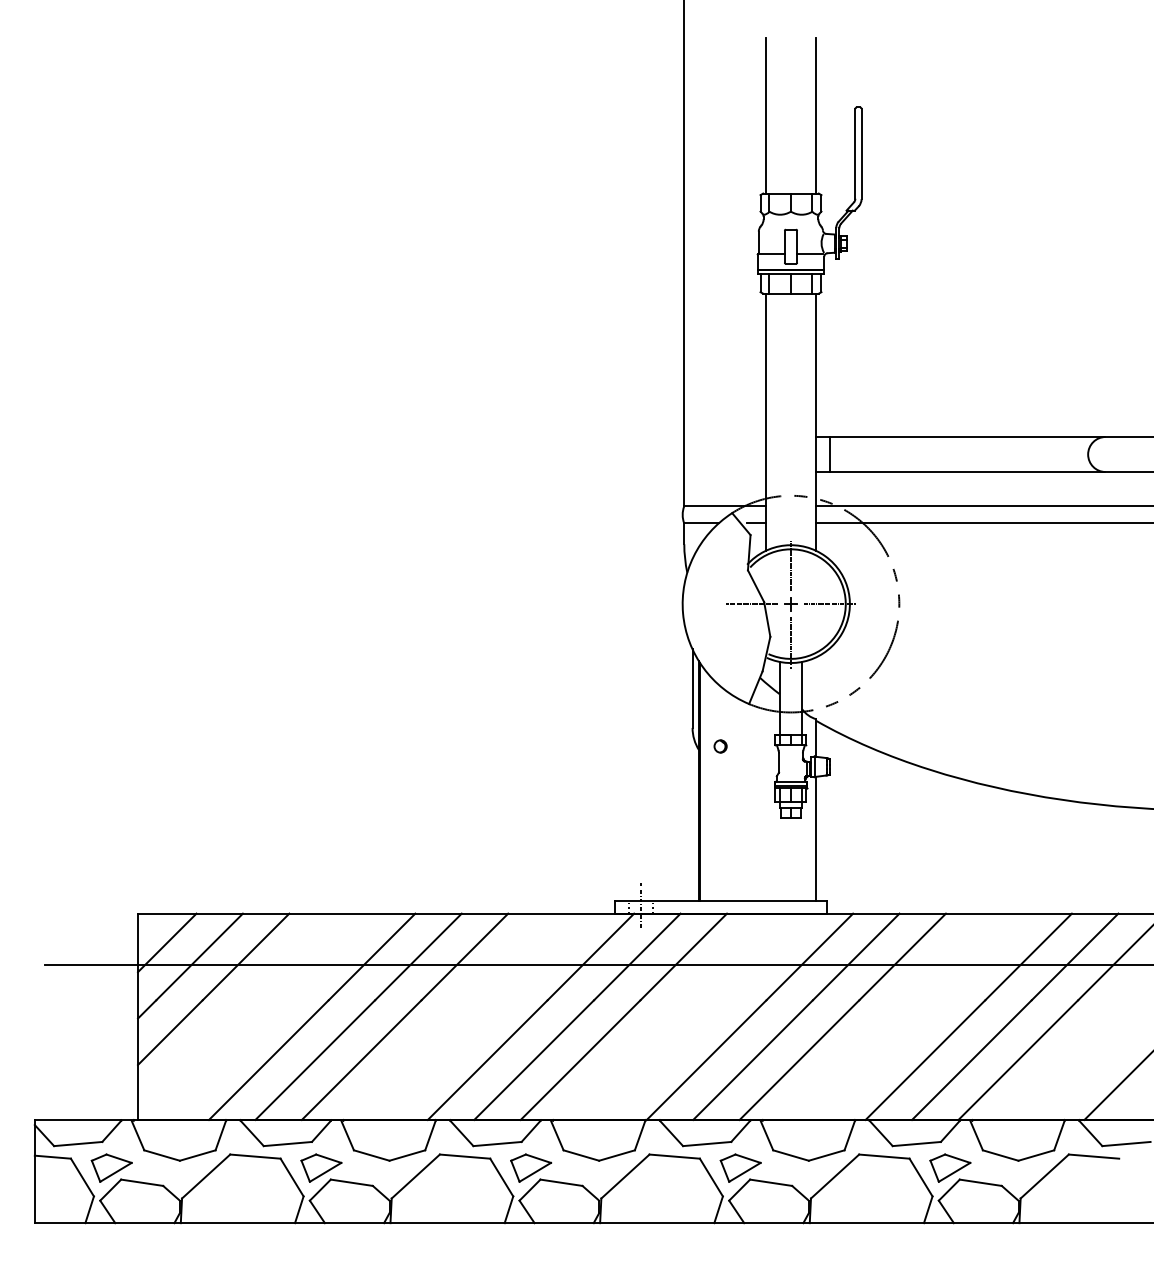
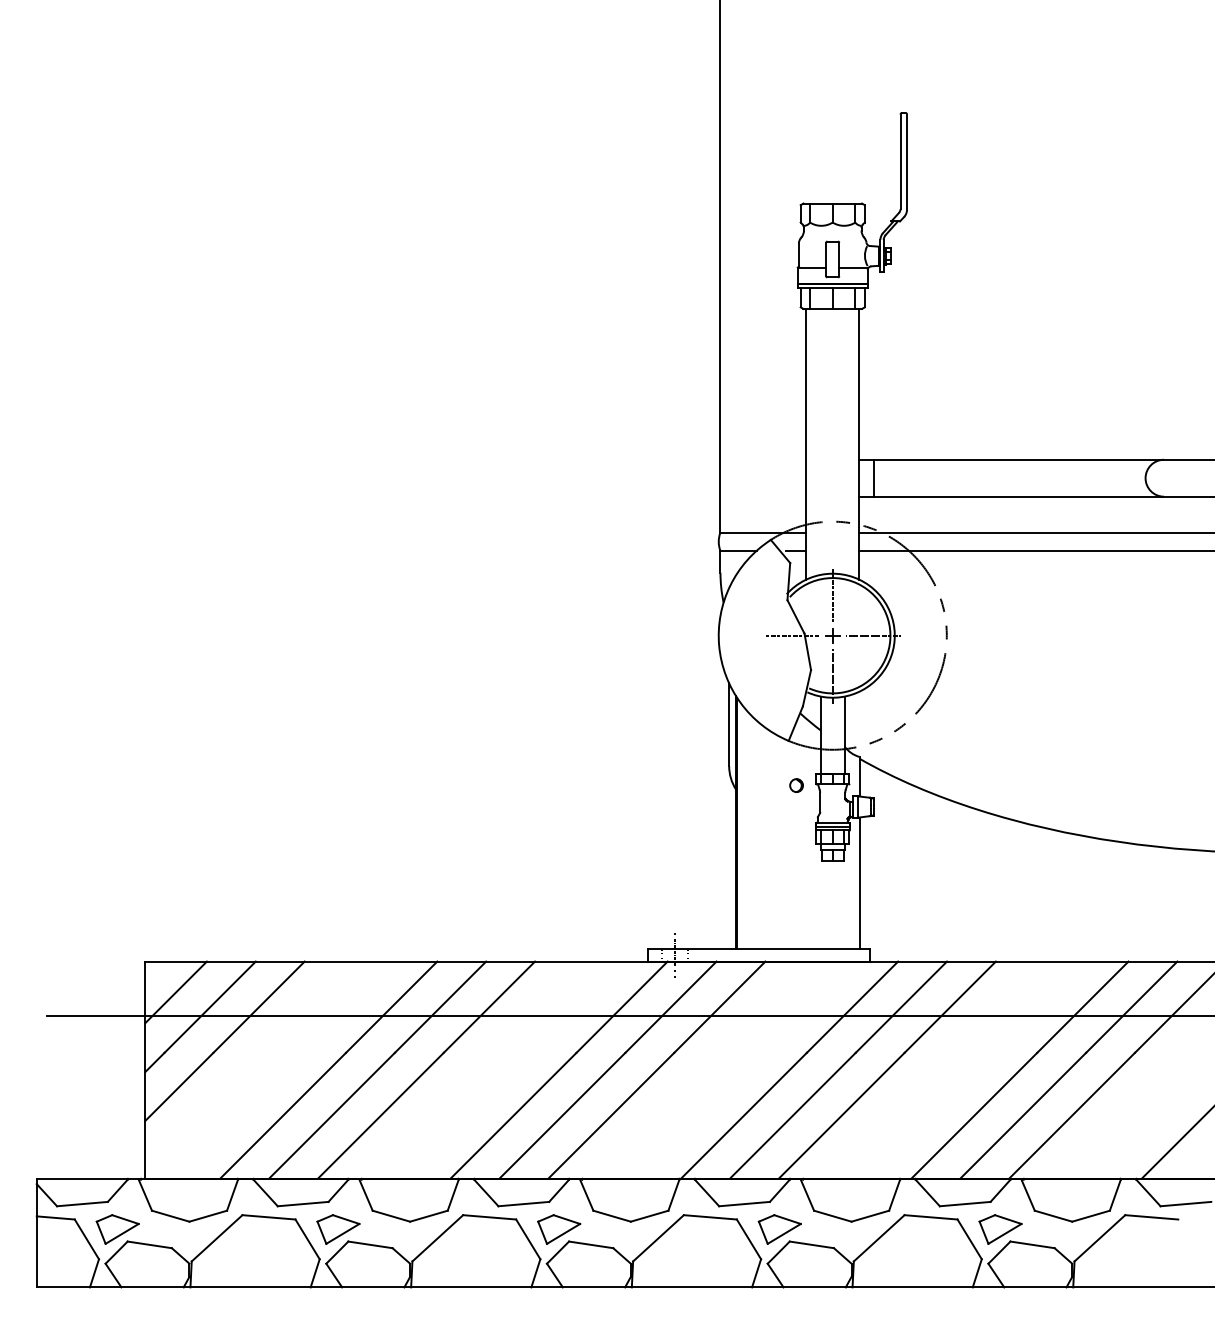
line: (765, 115) -> (805, 121), removed
line: (816, 115) -> (859, 121), removed
part: (720, 746) -> (796, 785), moved

